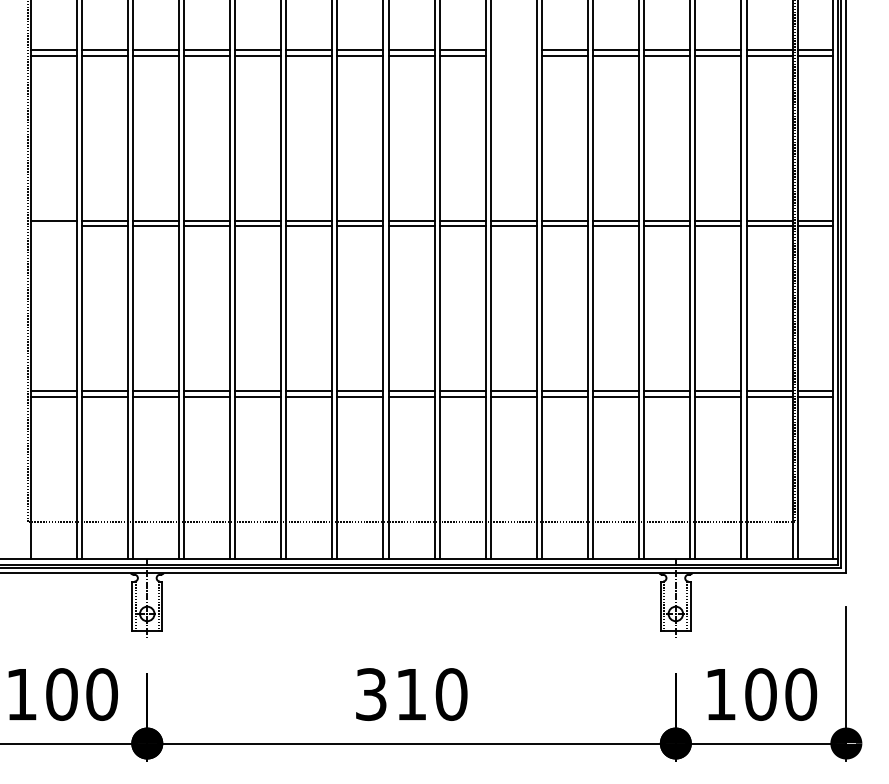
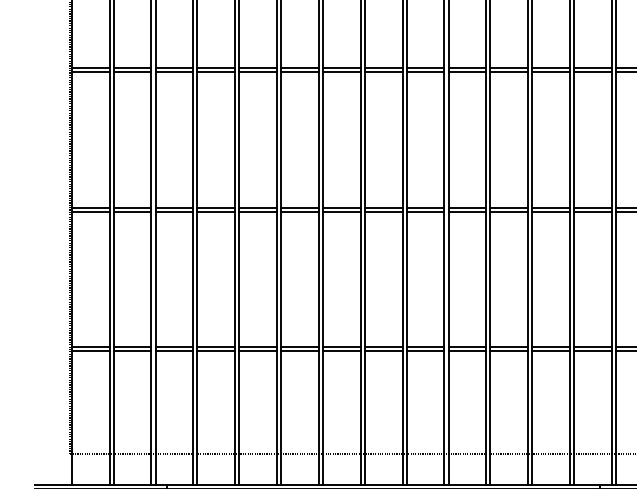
line: (513, 50) -> (467, 68), added
line: (513, 55) -> (467, 72), added
line: (53, 226) -> (90, 212), added

